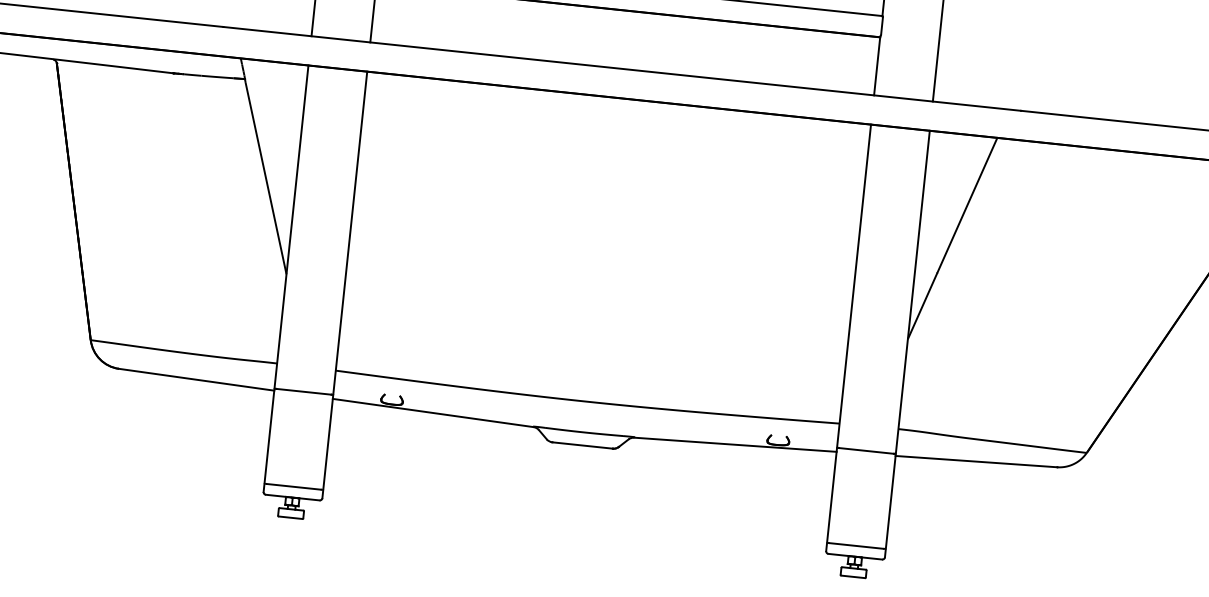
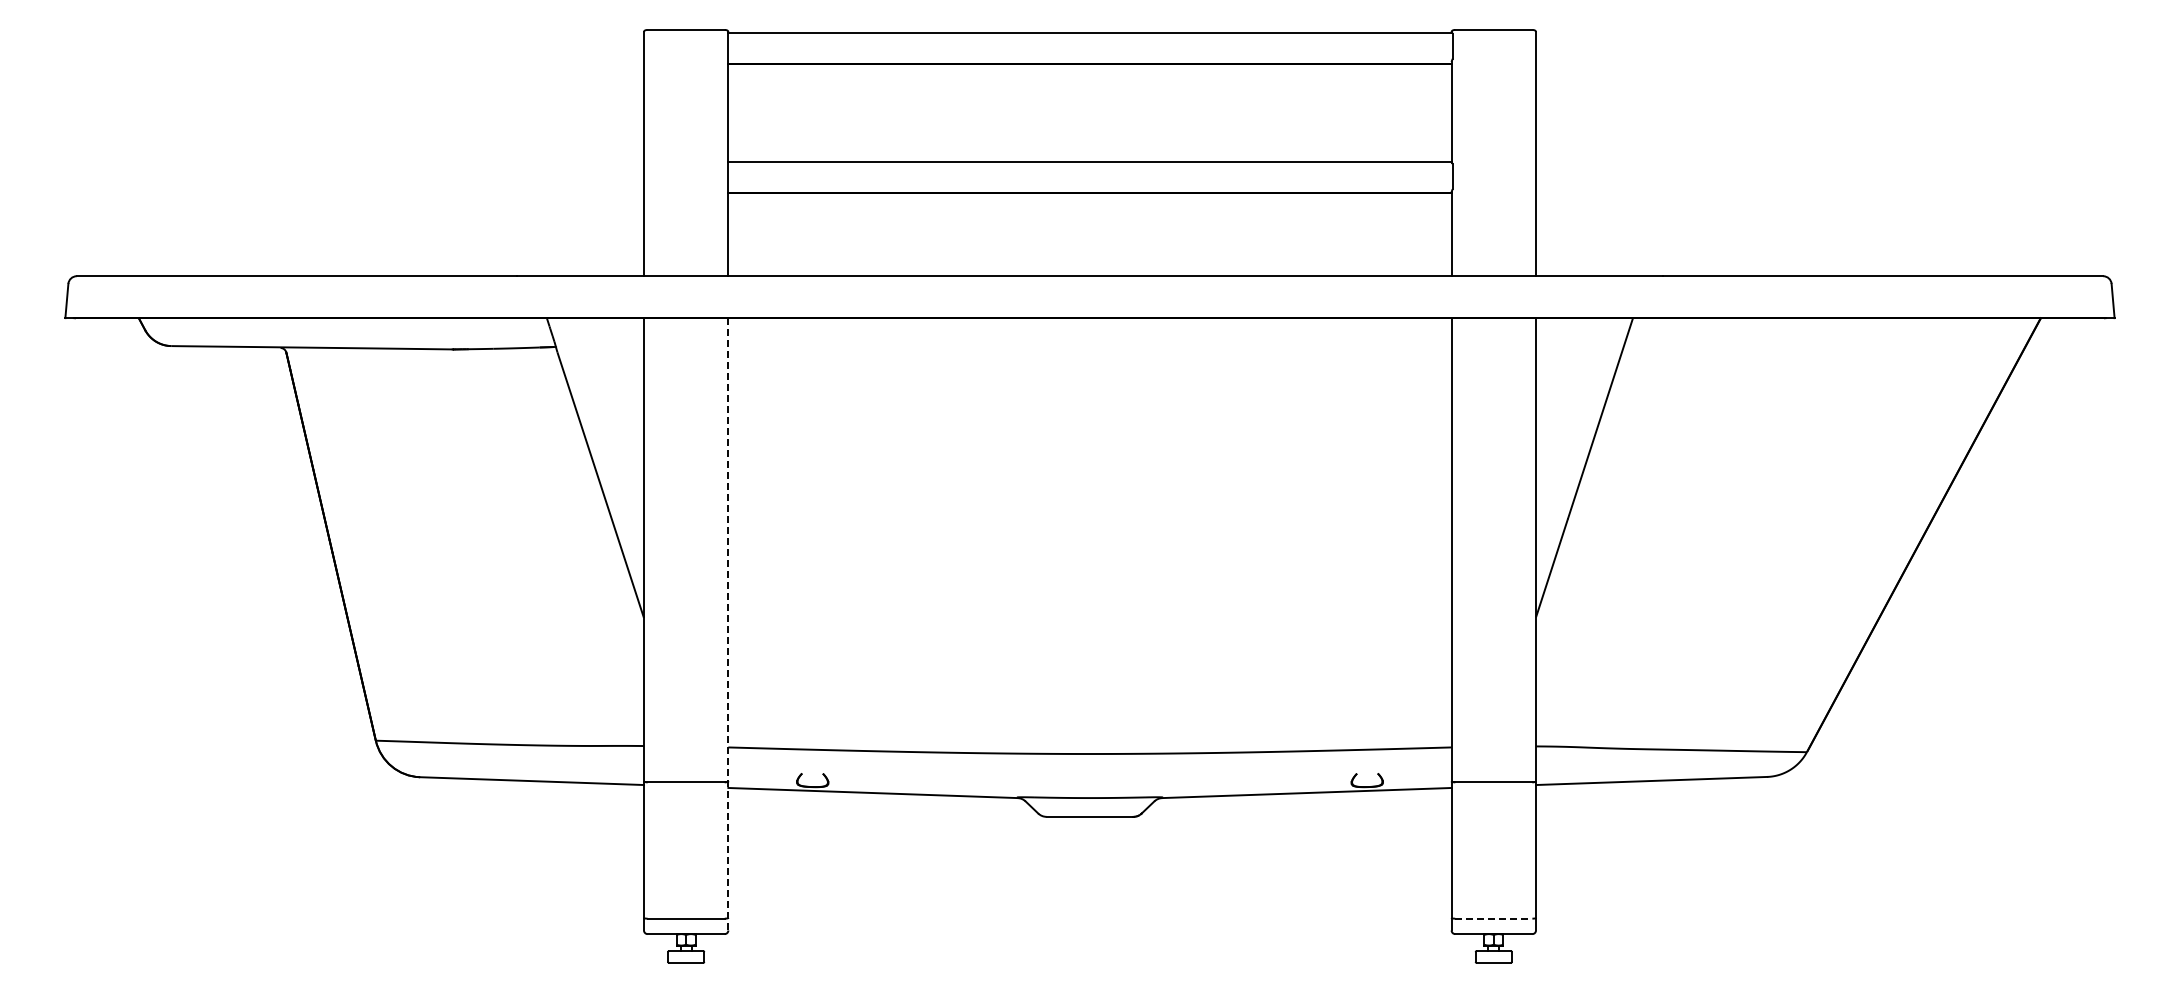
line: (344, 284) -> (728, 623), solid -> dashed
line: (856, 545) -> (1493, 918), solid -> dashed

